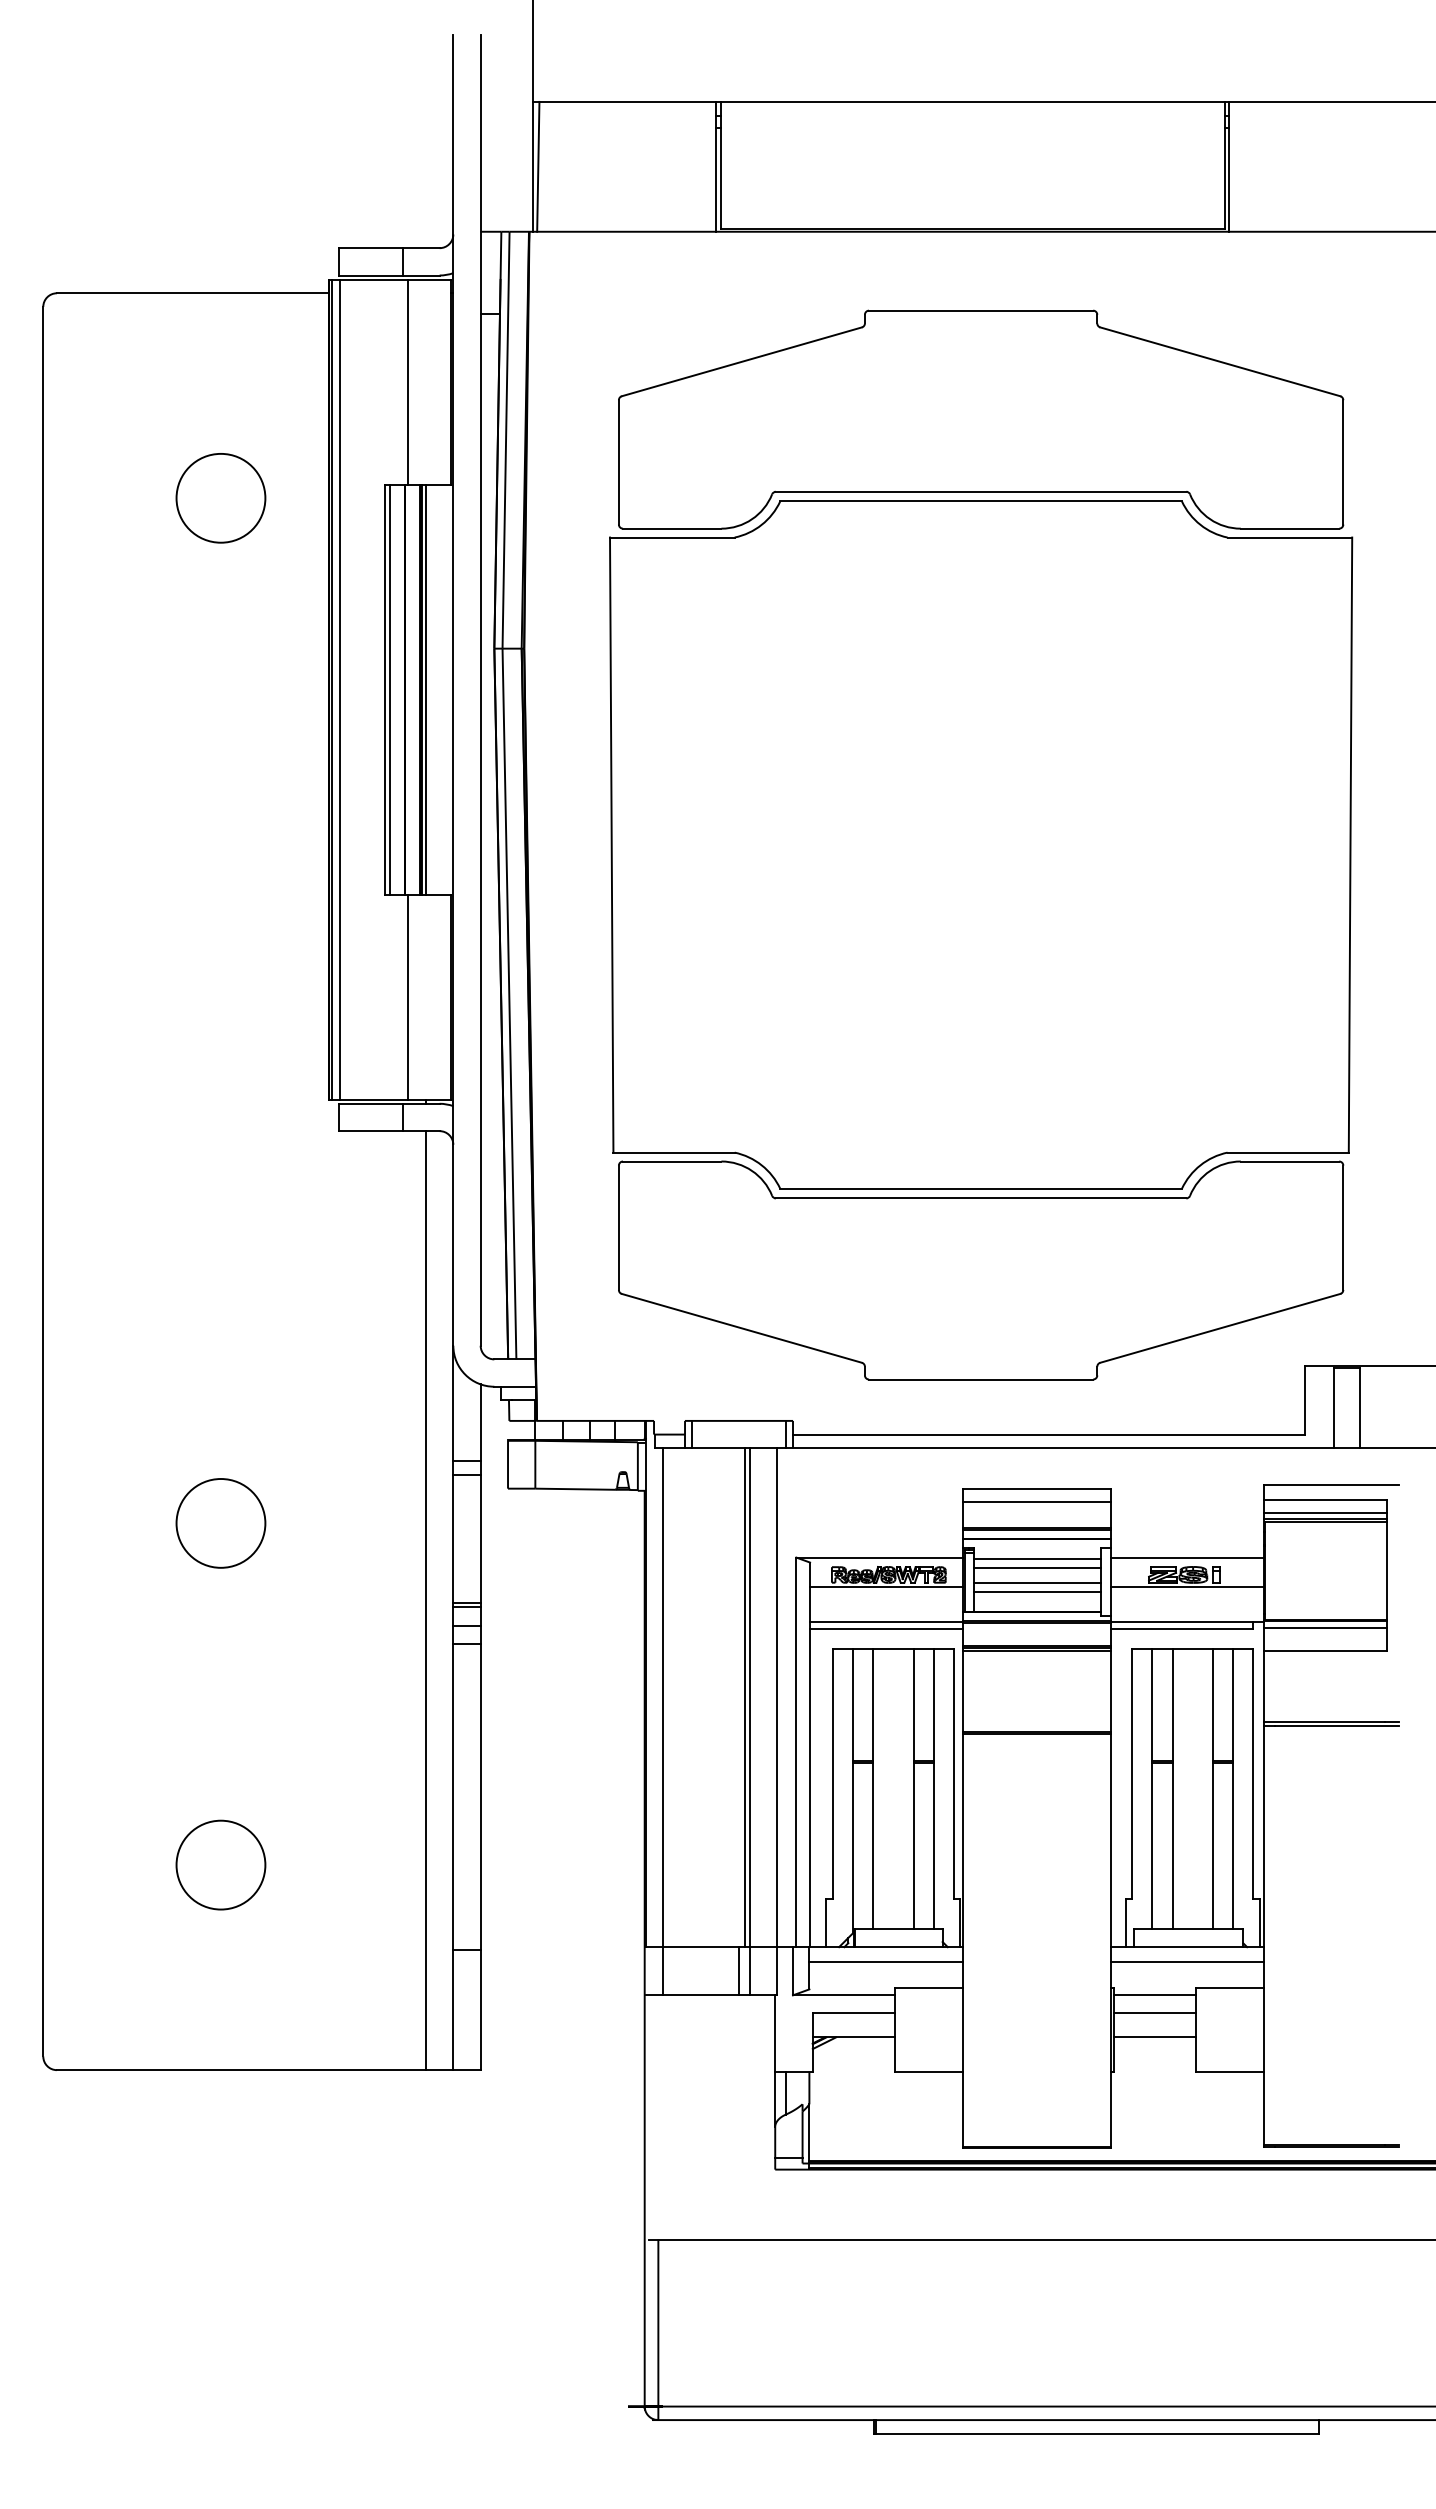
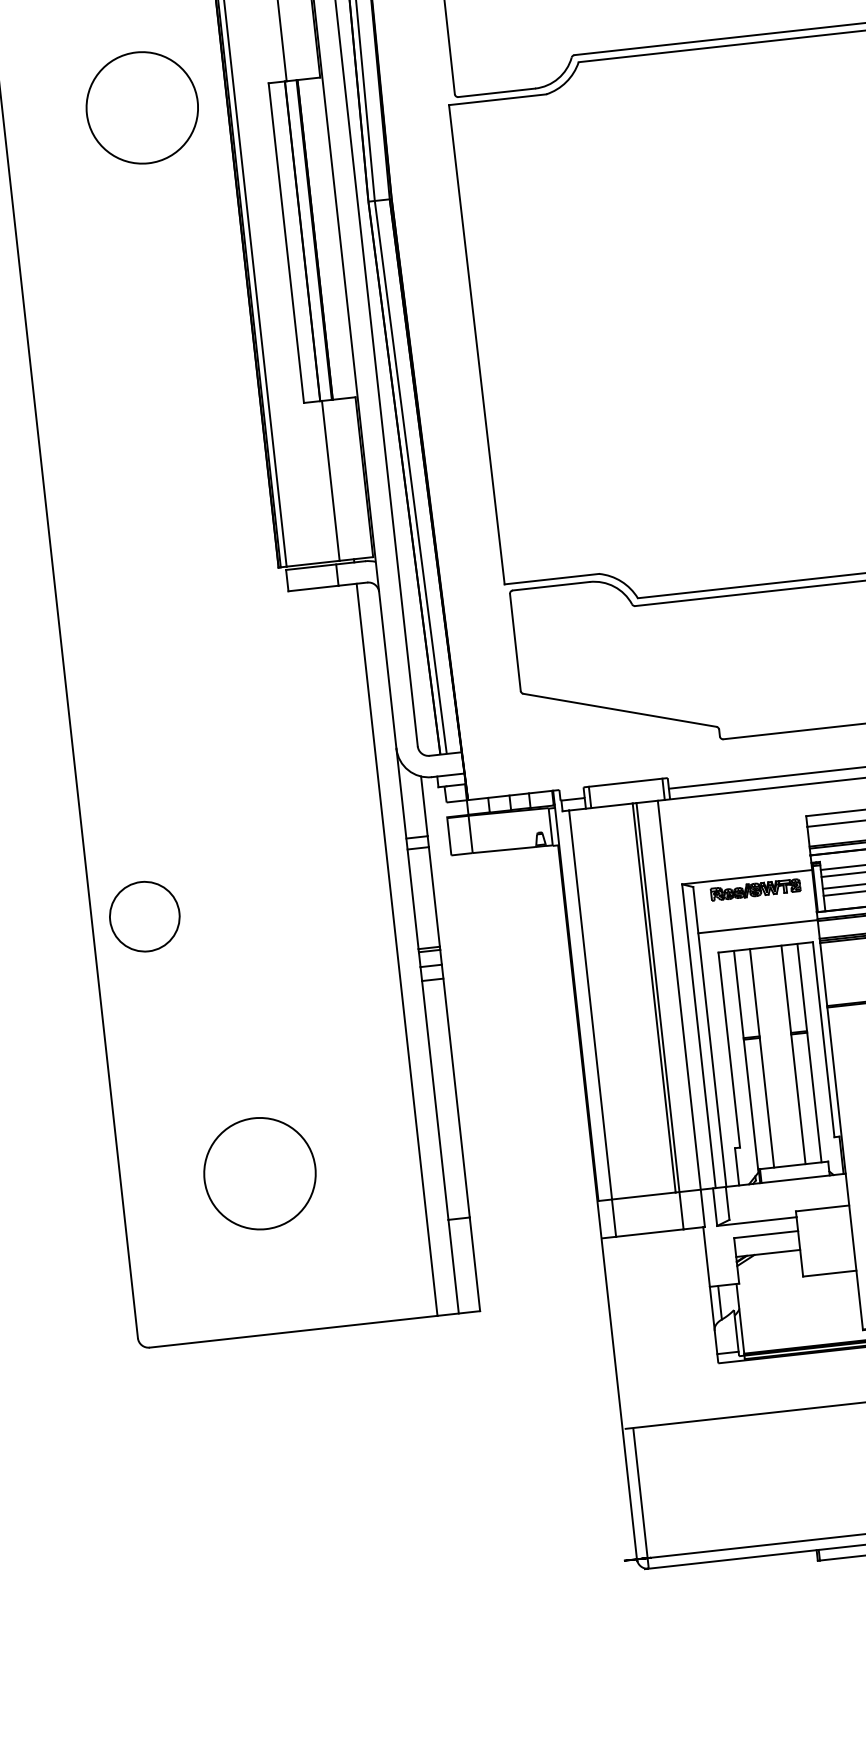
circle: (220, 498) -> (142, 108), size x1.6
line: (390, 689) -> (290, 242), removed
line: (426, 689) -> (319, 239), removed
circle: (220, 1523) -> (144, 916), moved
line: (886, 1587) -> (754, 899), removed
line: (886, 1628) -> (758, 931), removed
circle: (220, 1864) -> (259, 1173), size x1.6
line: (886, 1962) -> (787, 1192), removed
line: (739, 1970) -> (673, 1211), removed

